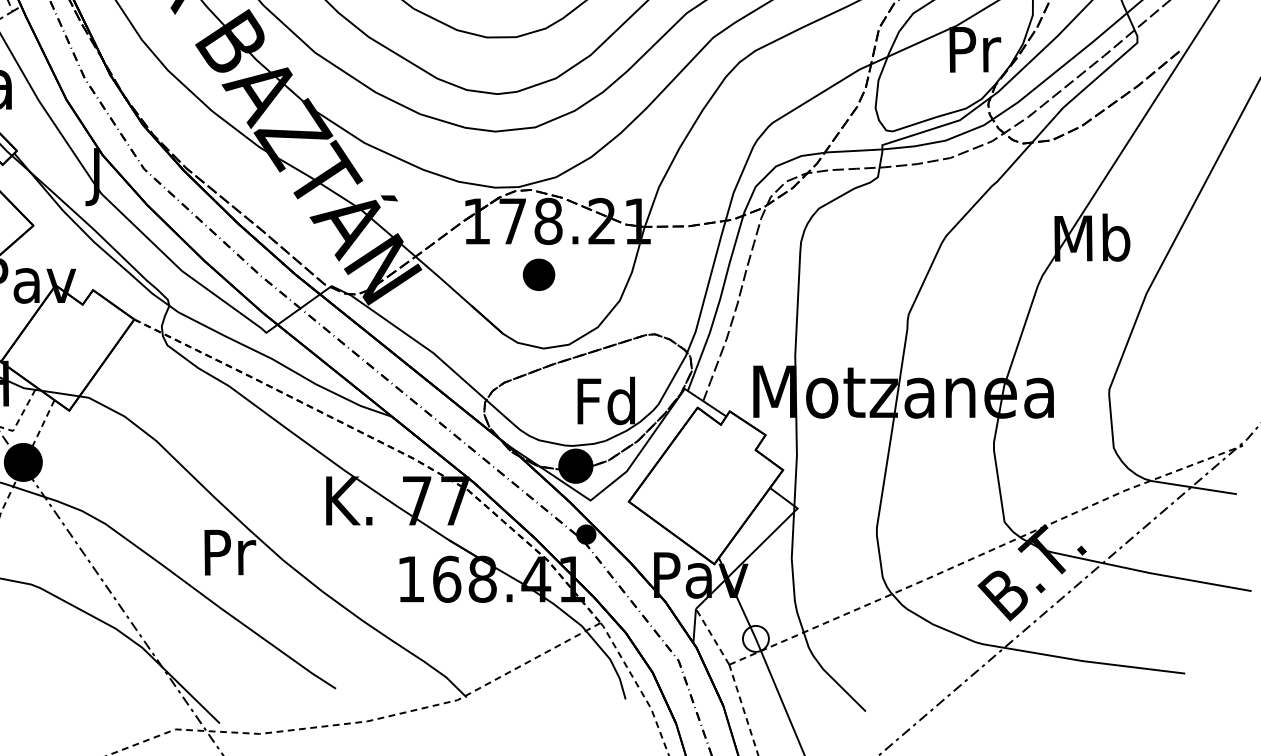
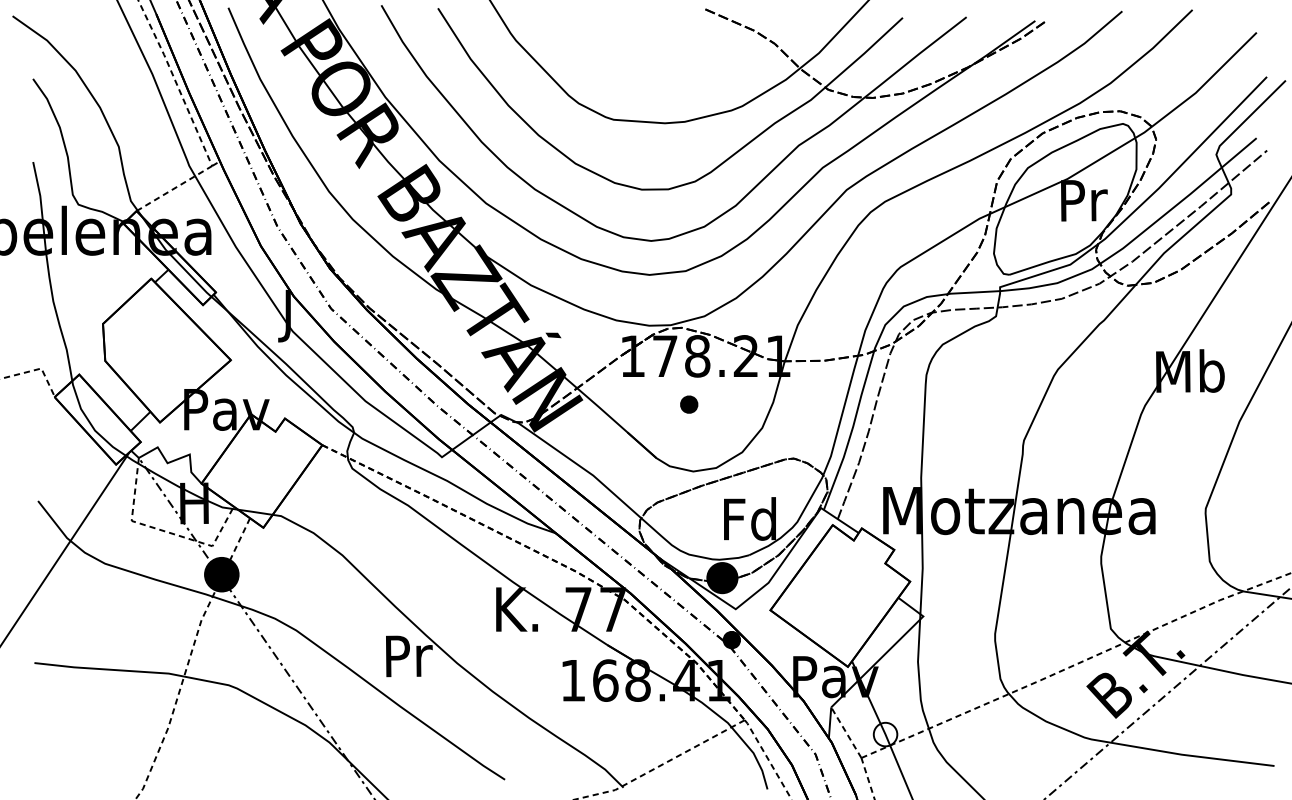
part: (539, 274) -> (689, 404), size x0.62

